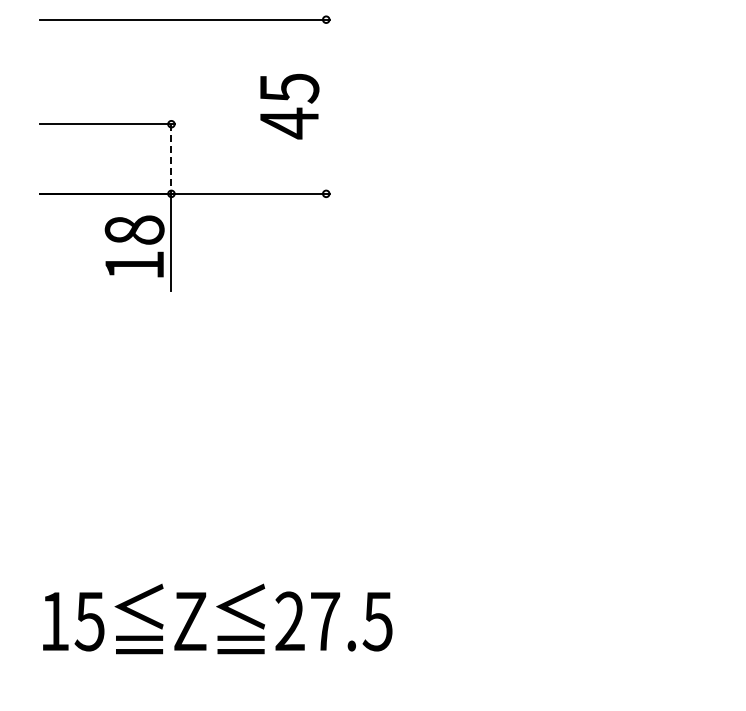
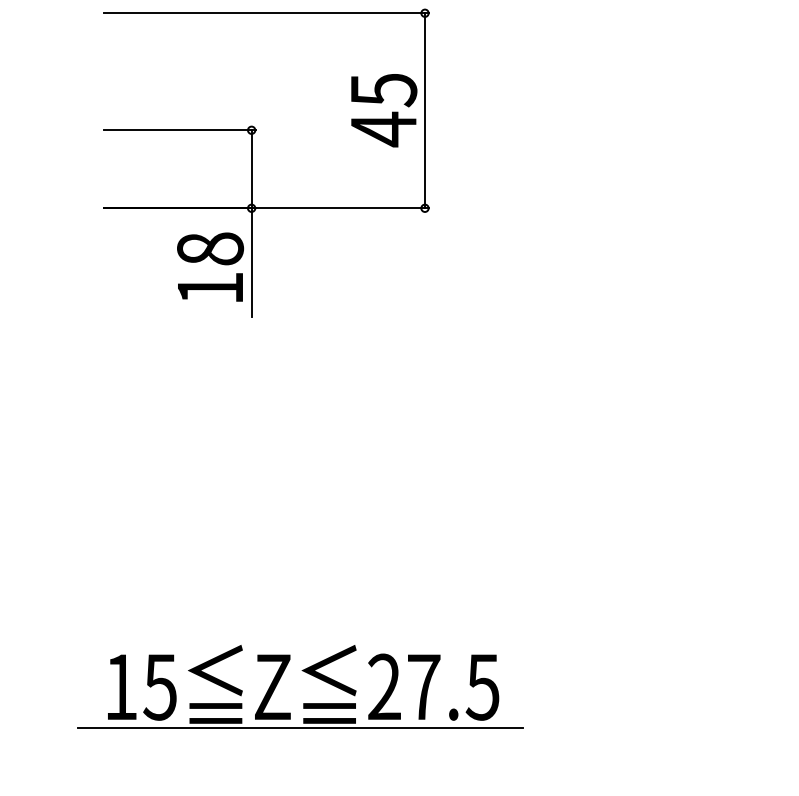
line: (326, 106) -> (425, 110), added
line: (171, 159) -> (251, 169), dashed -> solid
line: (214, 658) -> (299, 728), added

